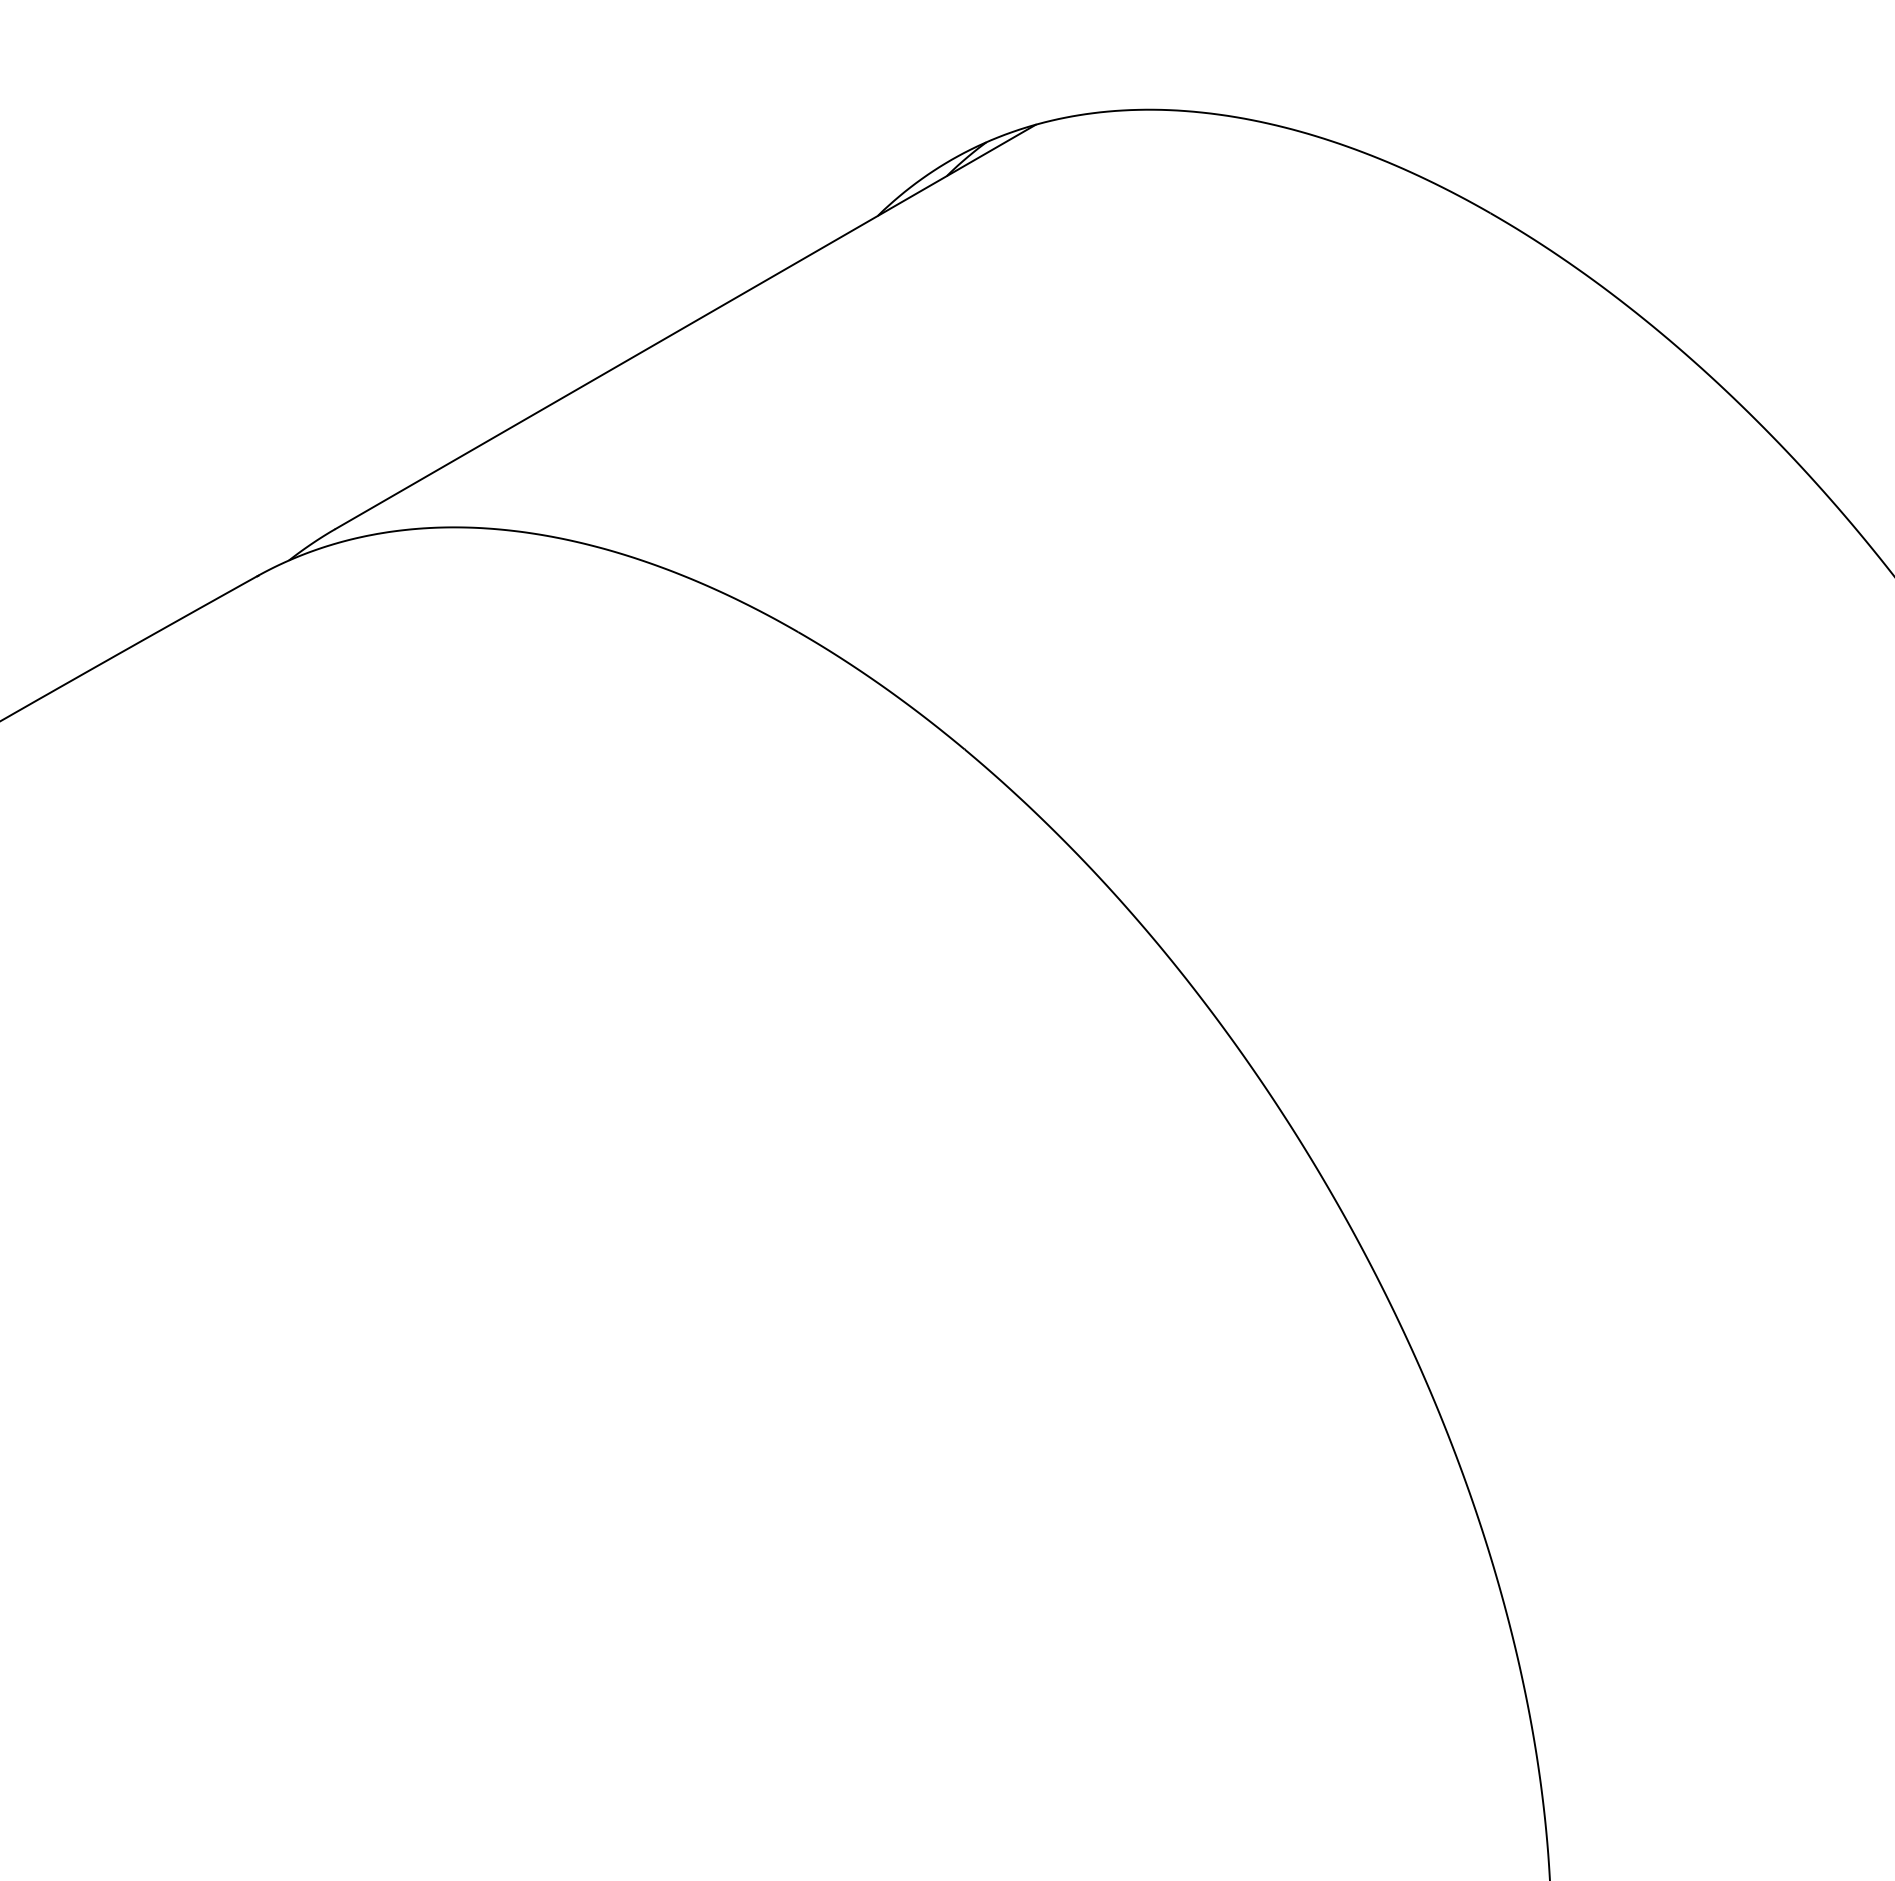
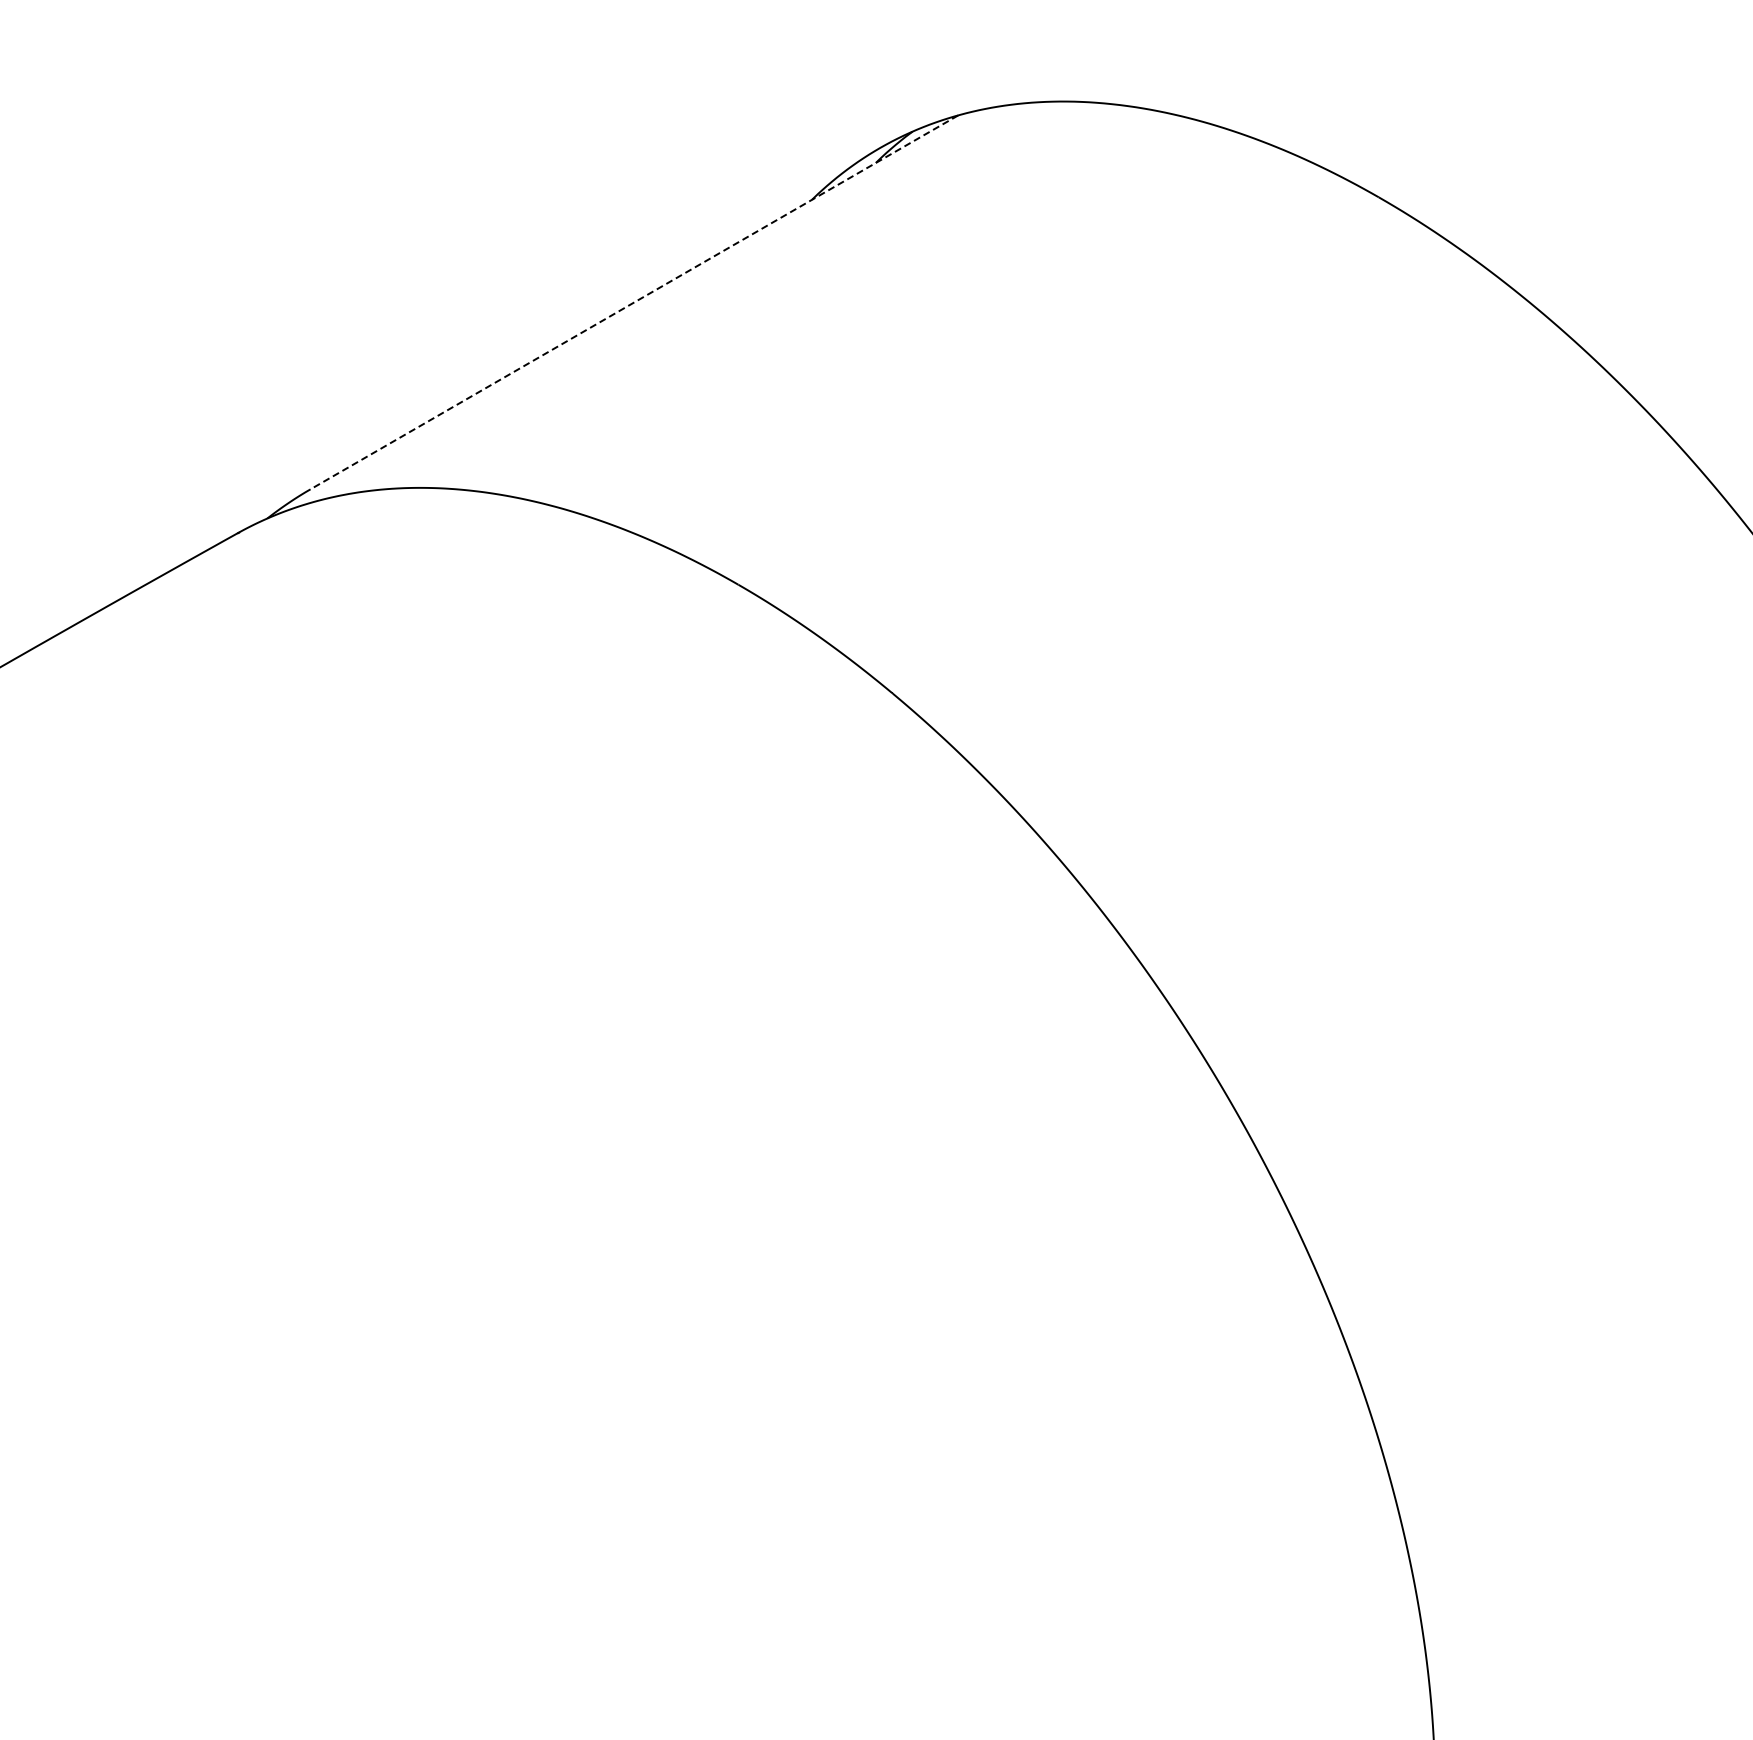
line: (685, 326) -> (634, 302), solid -> dashed

